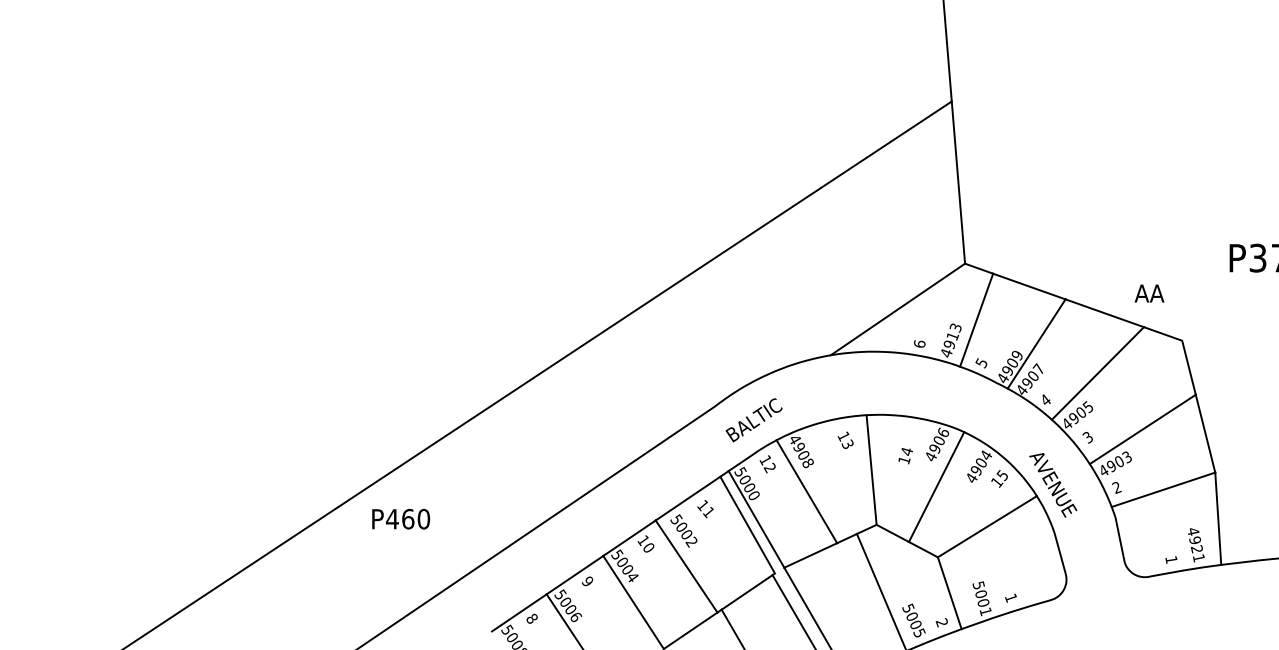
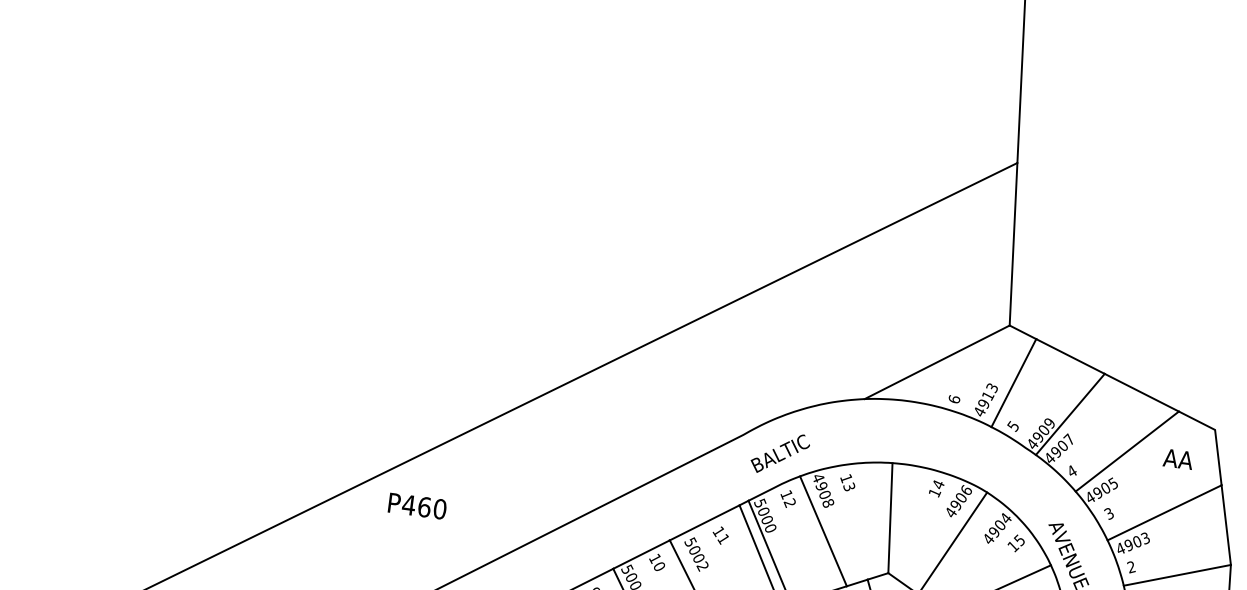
text: (1149, 293) -> (1178, 459), moved
text: (845, 439) -> (847, 481), moved
text: (905, 456) -> (936, 489), moved

